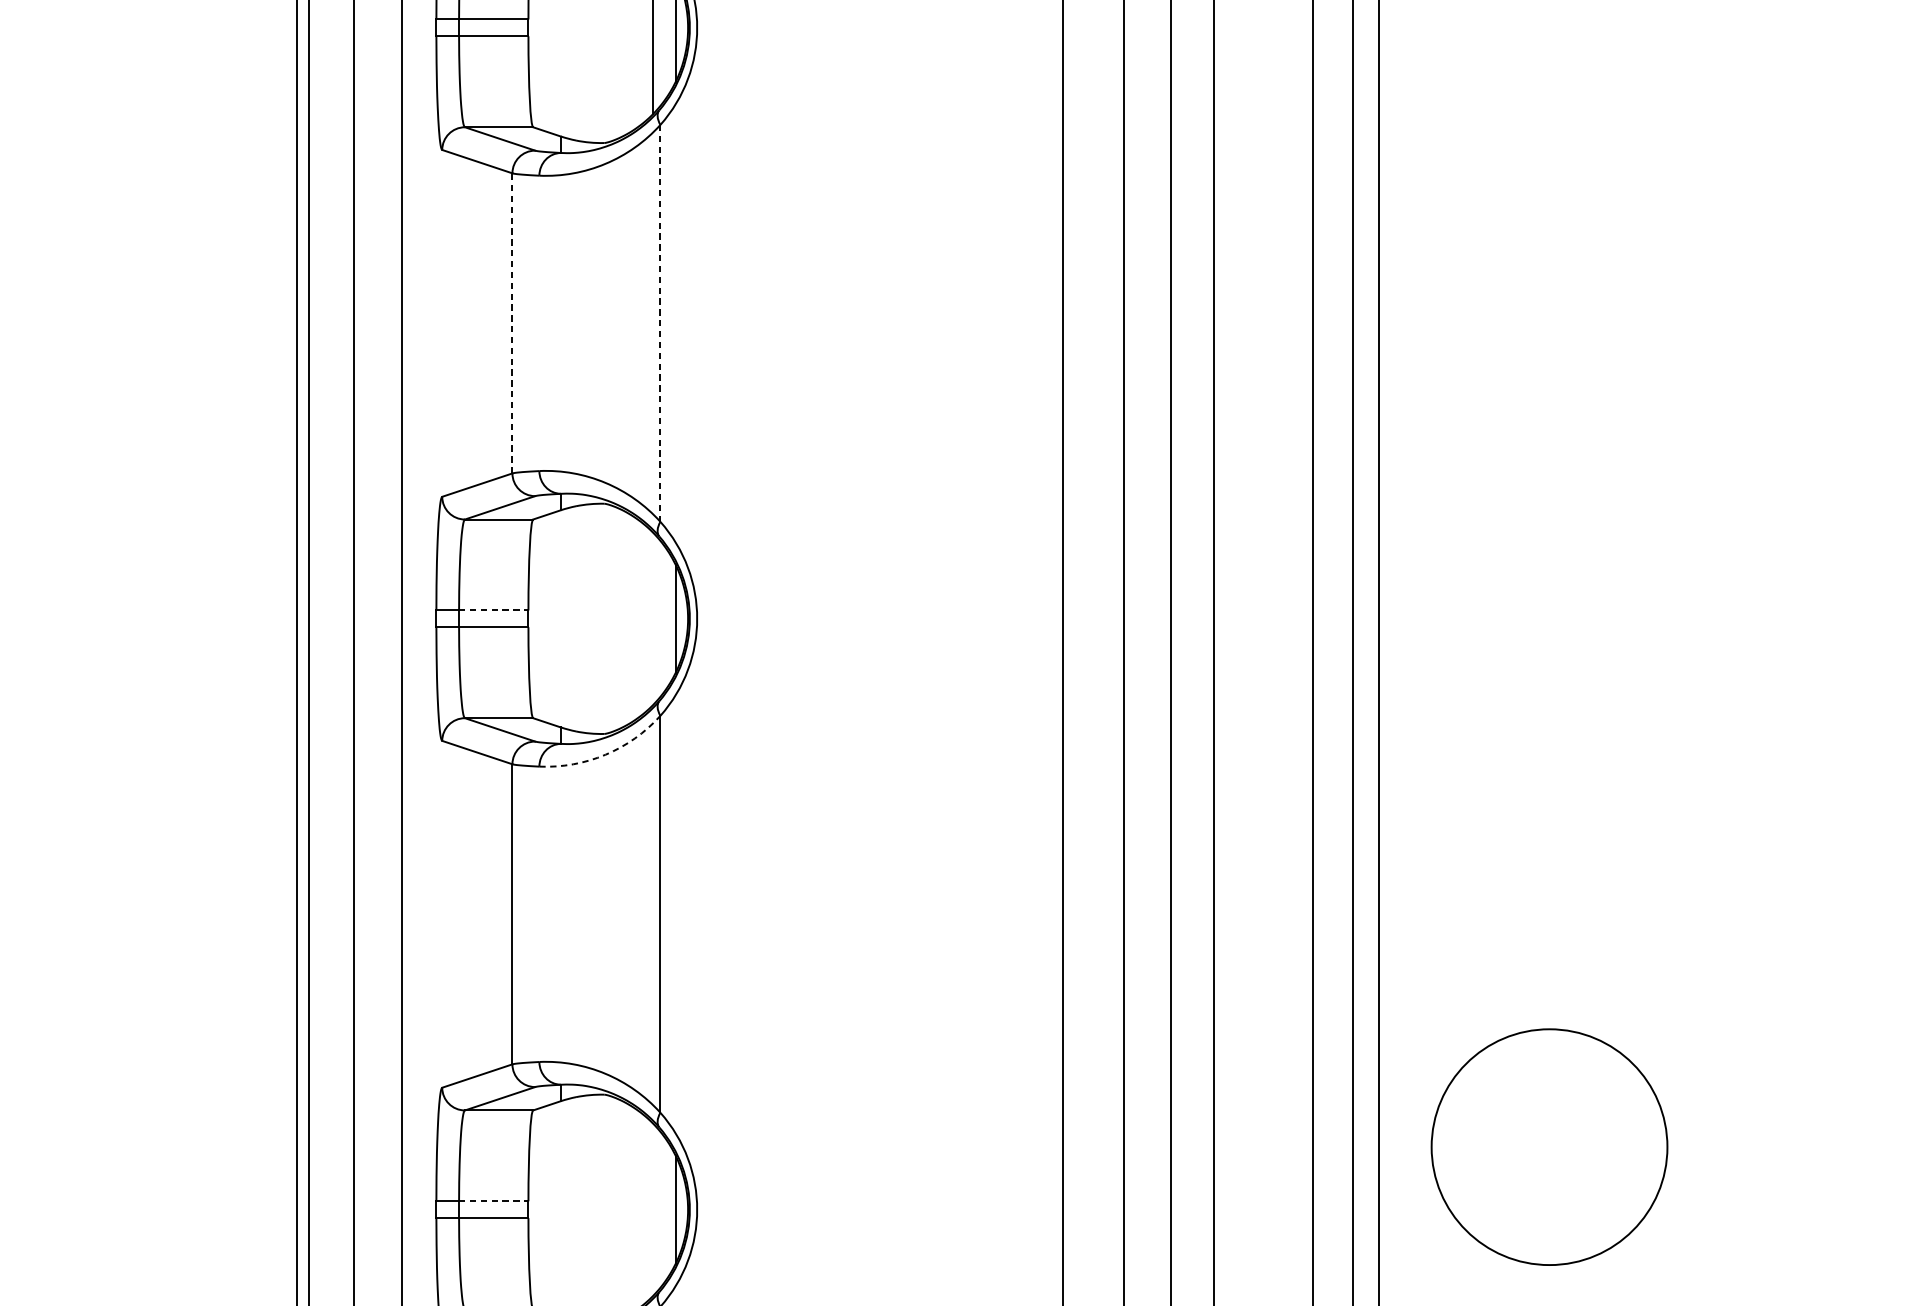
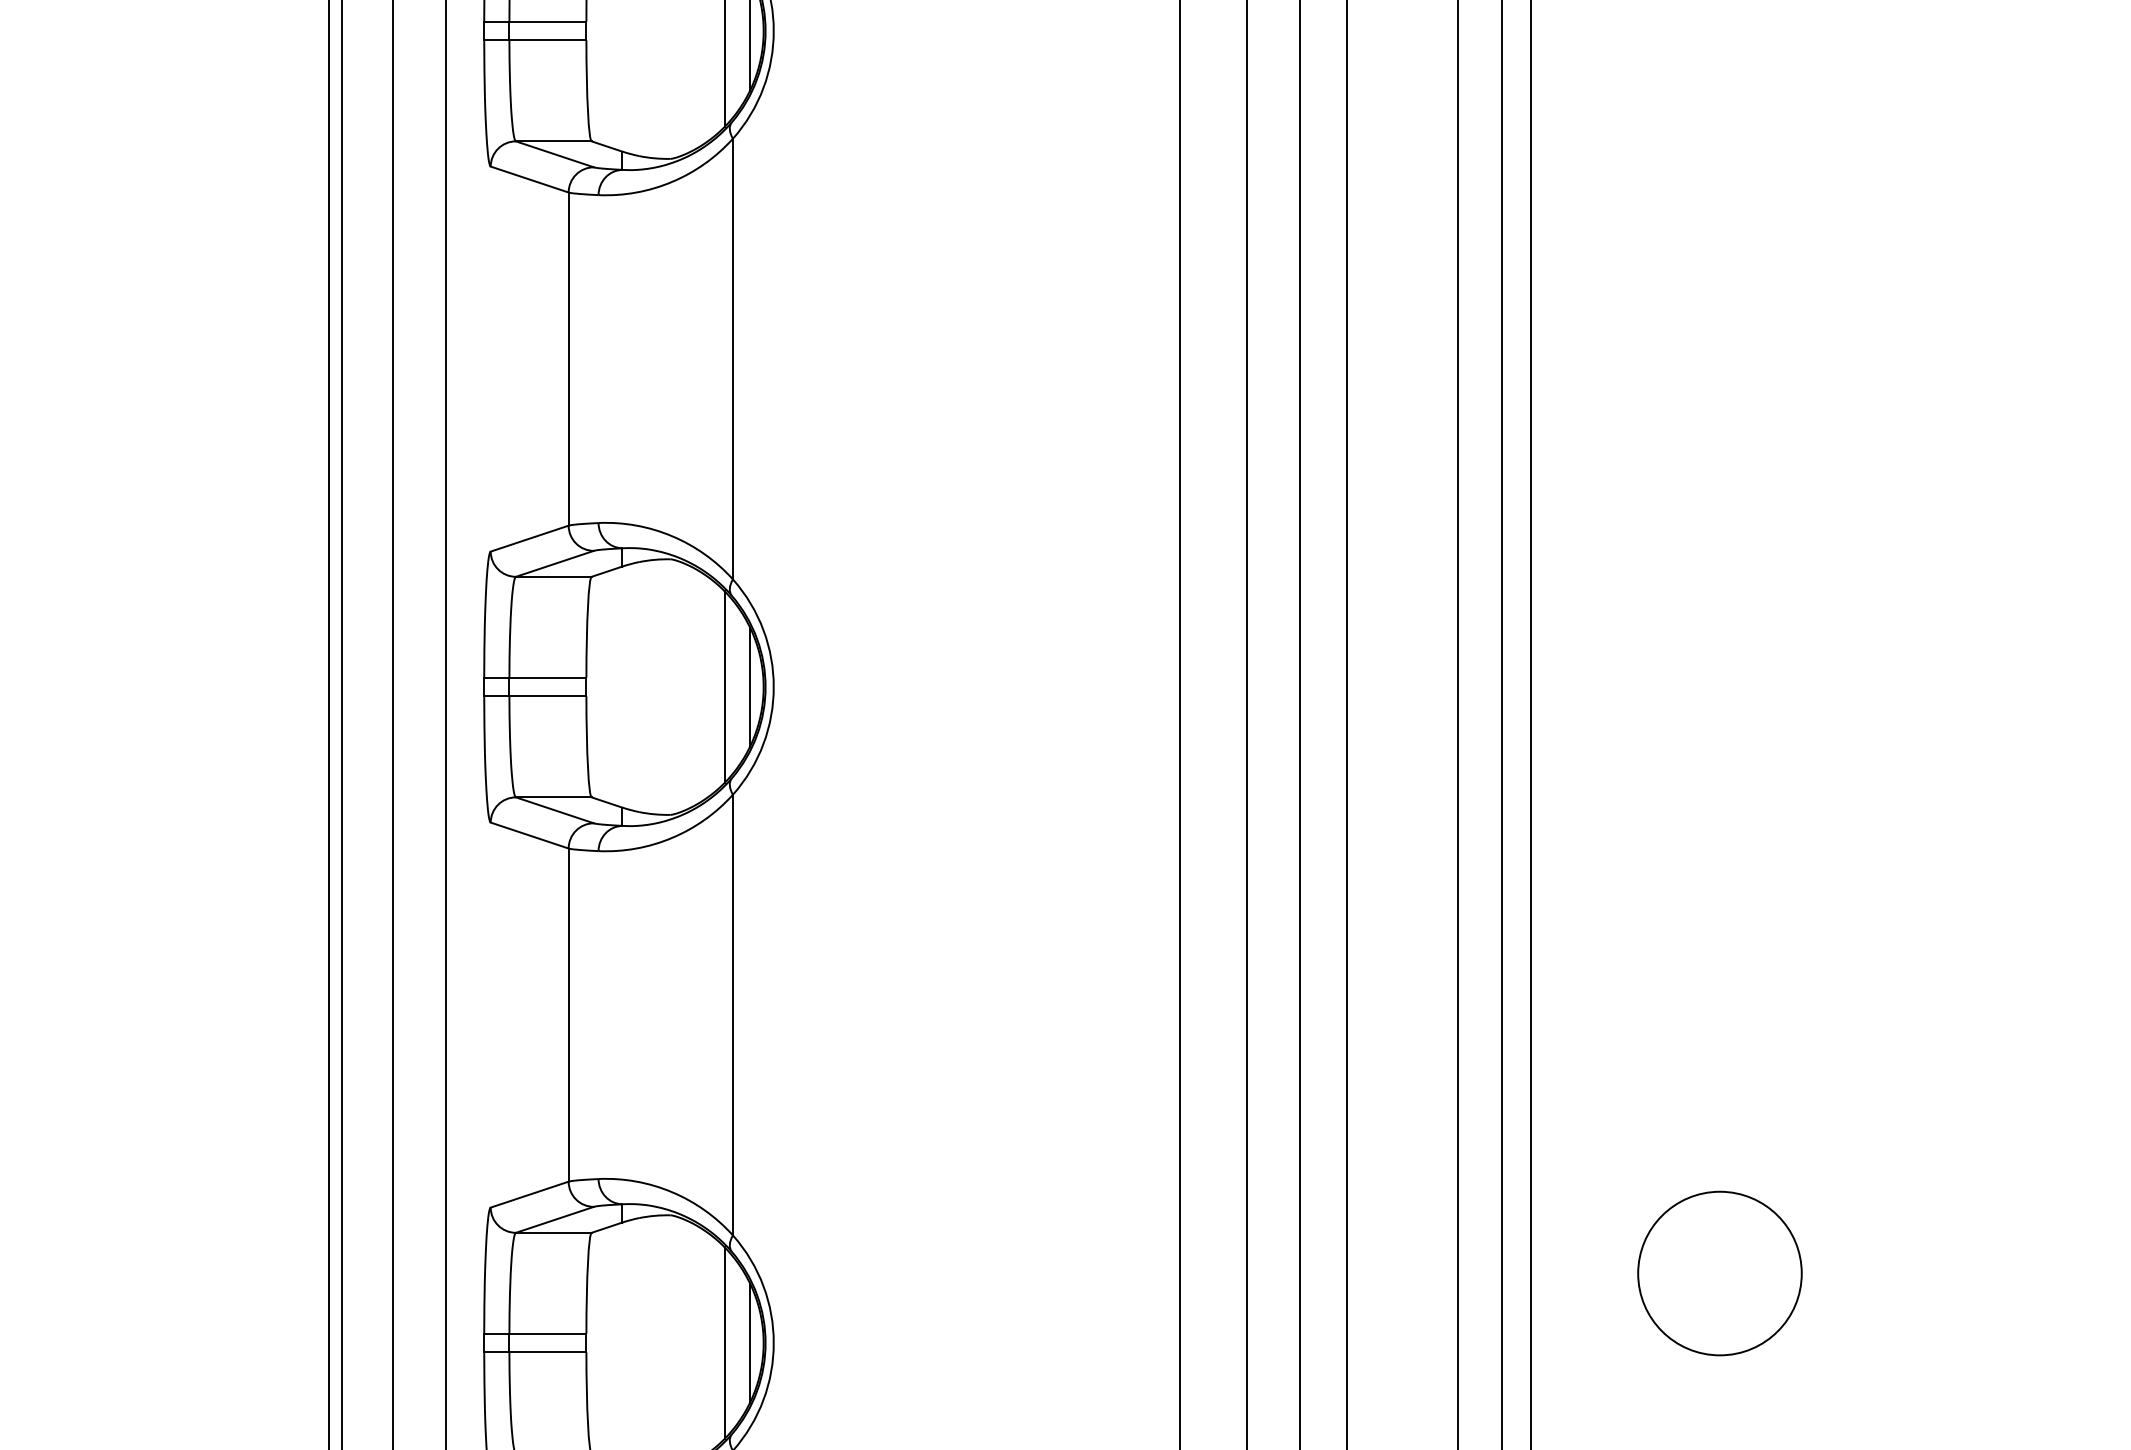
line: (660, 322) -> (732, 358), dashed -> solid
line: (512, 323) -> (568, 359), dashed -> solid
line: (493, 610) -> (547, 677), dashed -> solid
line: (652, 618) -> (724, 686), added
arc: (605, 754) -> (672, 837), dashed -> solid
circle: (1549, 1147) -> (1719, 1273), size x0.62
line: (493, 1201) -> (547, 1333), dashed -> solid
line: (652, 1209) -> (724, 1342), added

